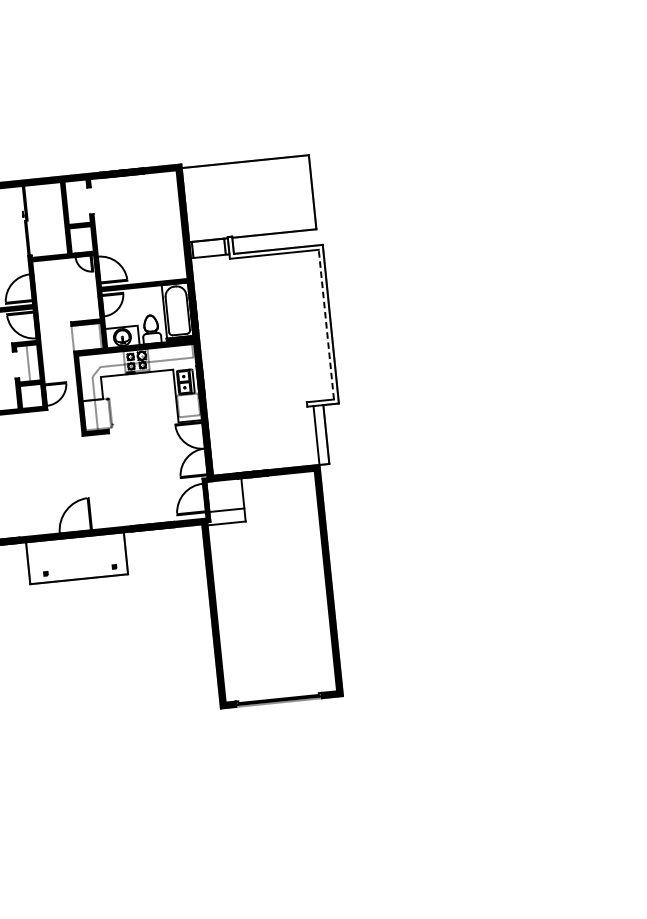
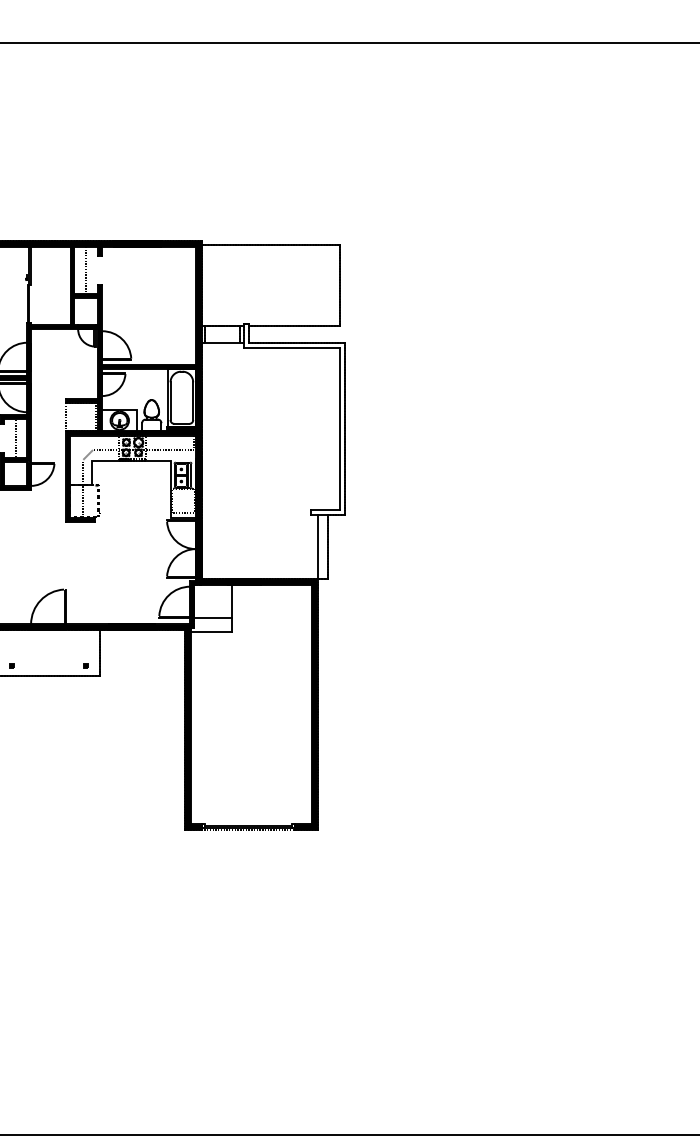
line: (77, 201) -> (86, 269), added
line: (326, 324) -> (340, 428), dashed -> solid

